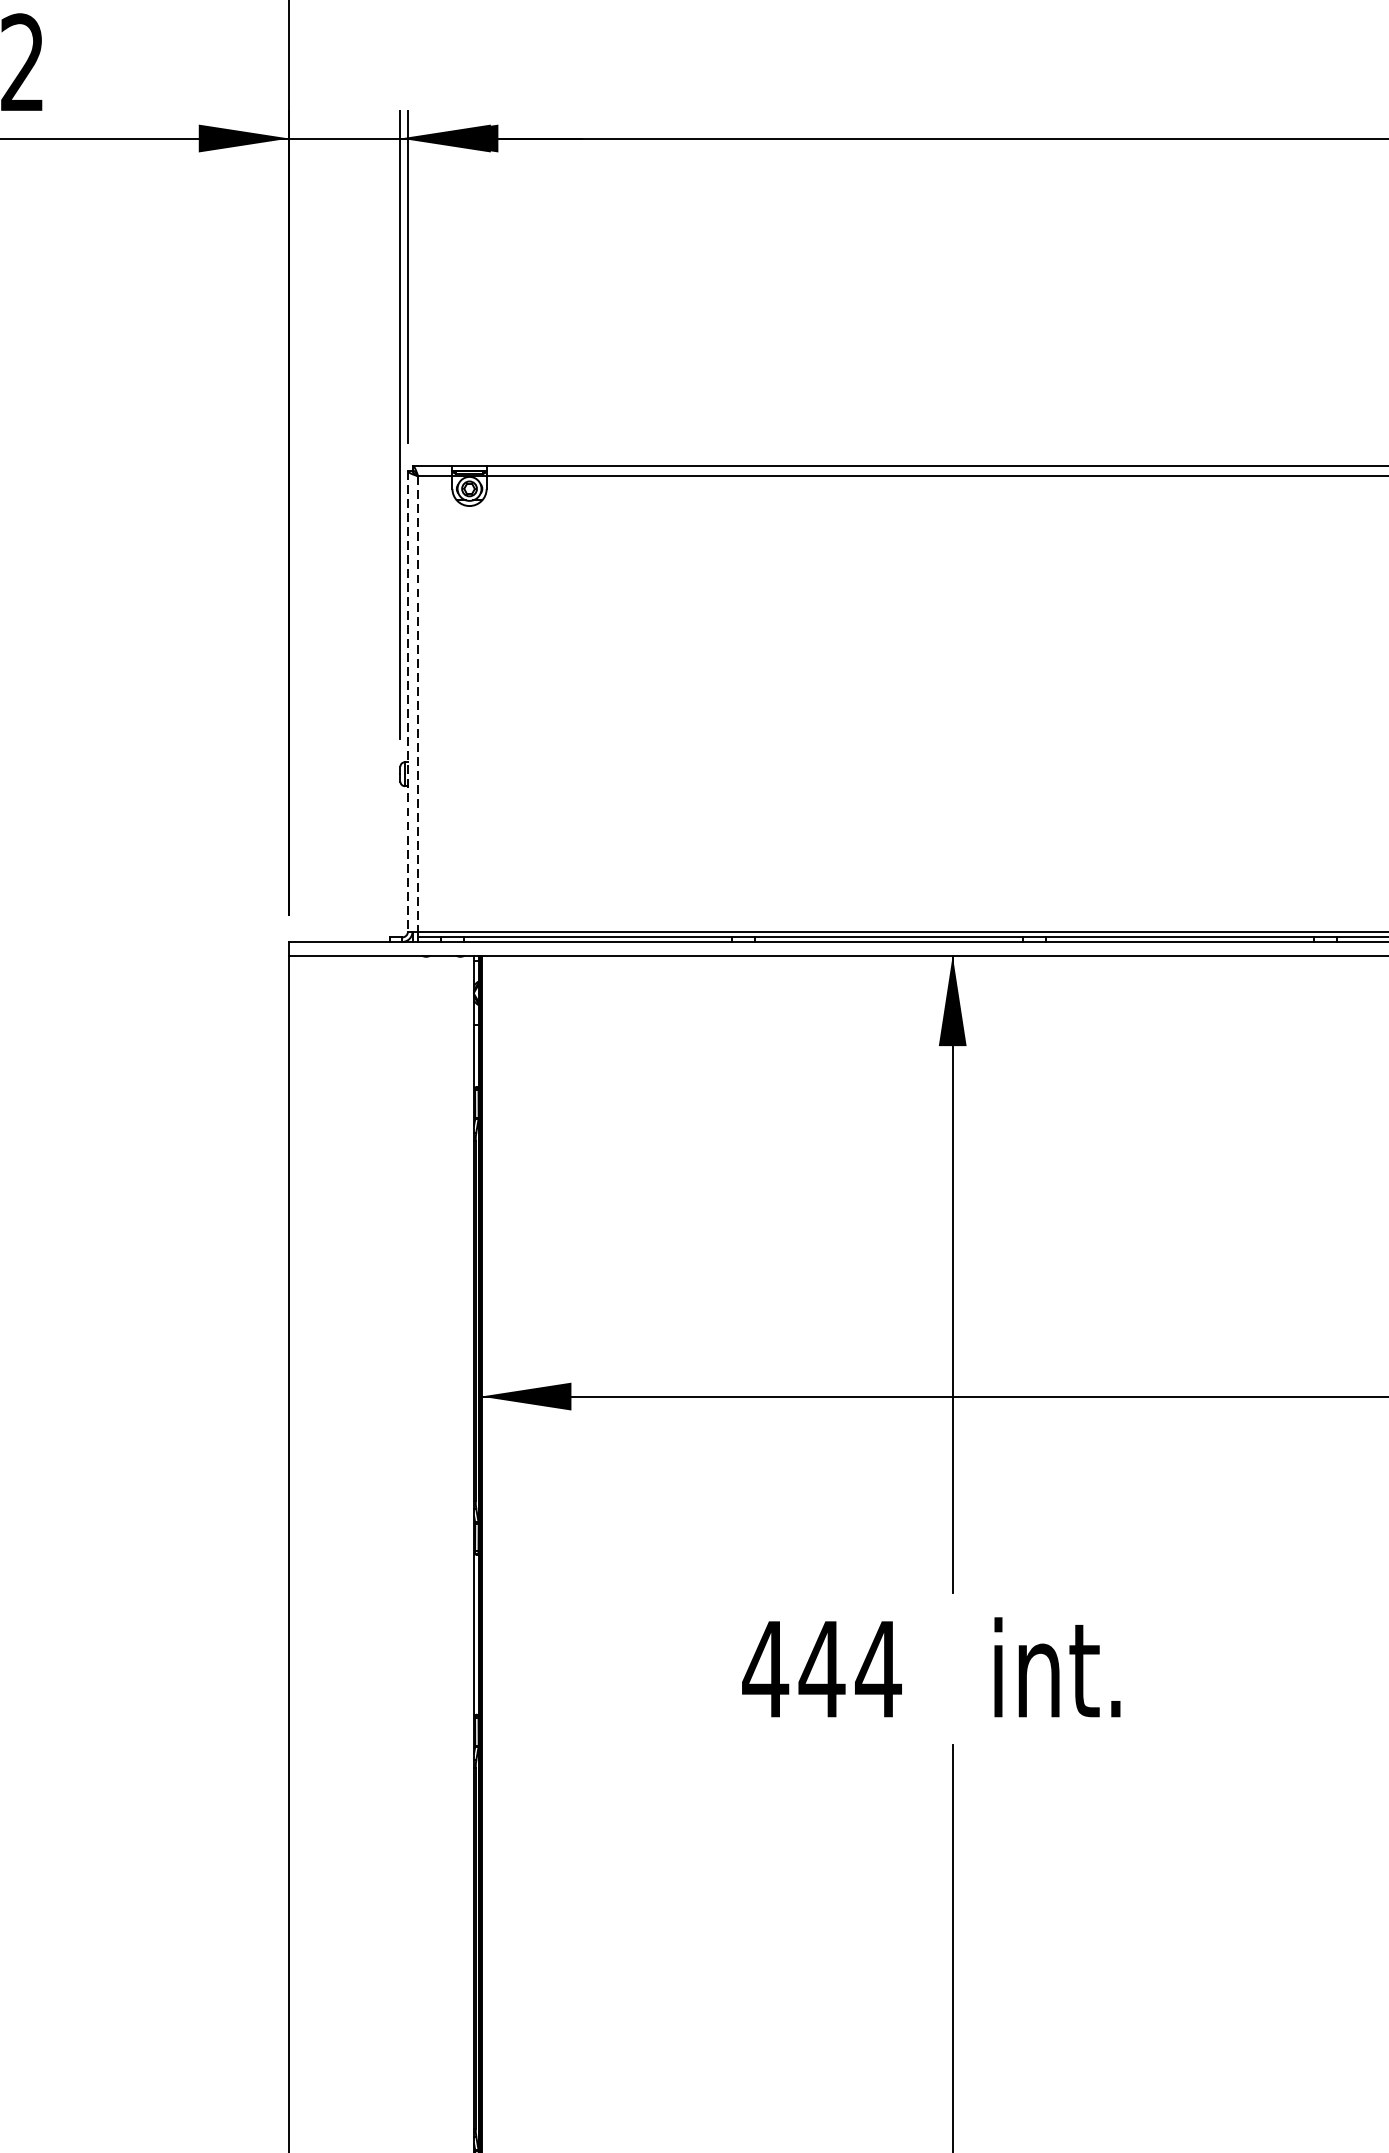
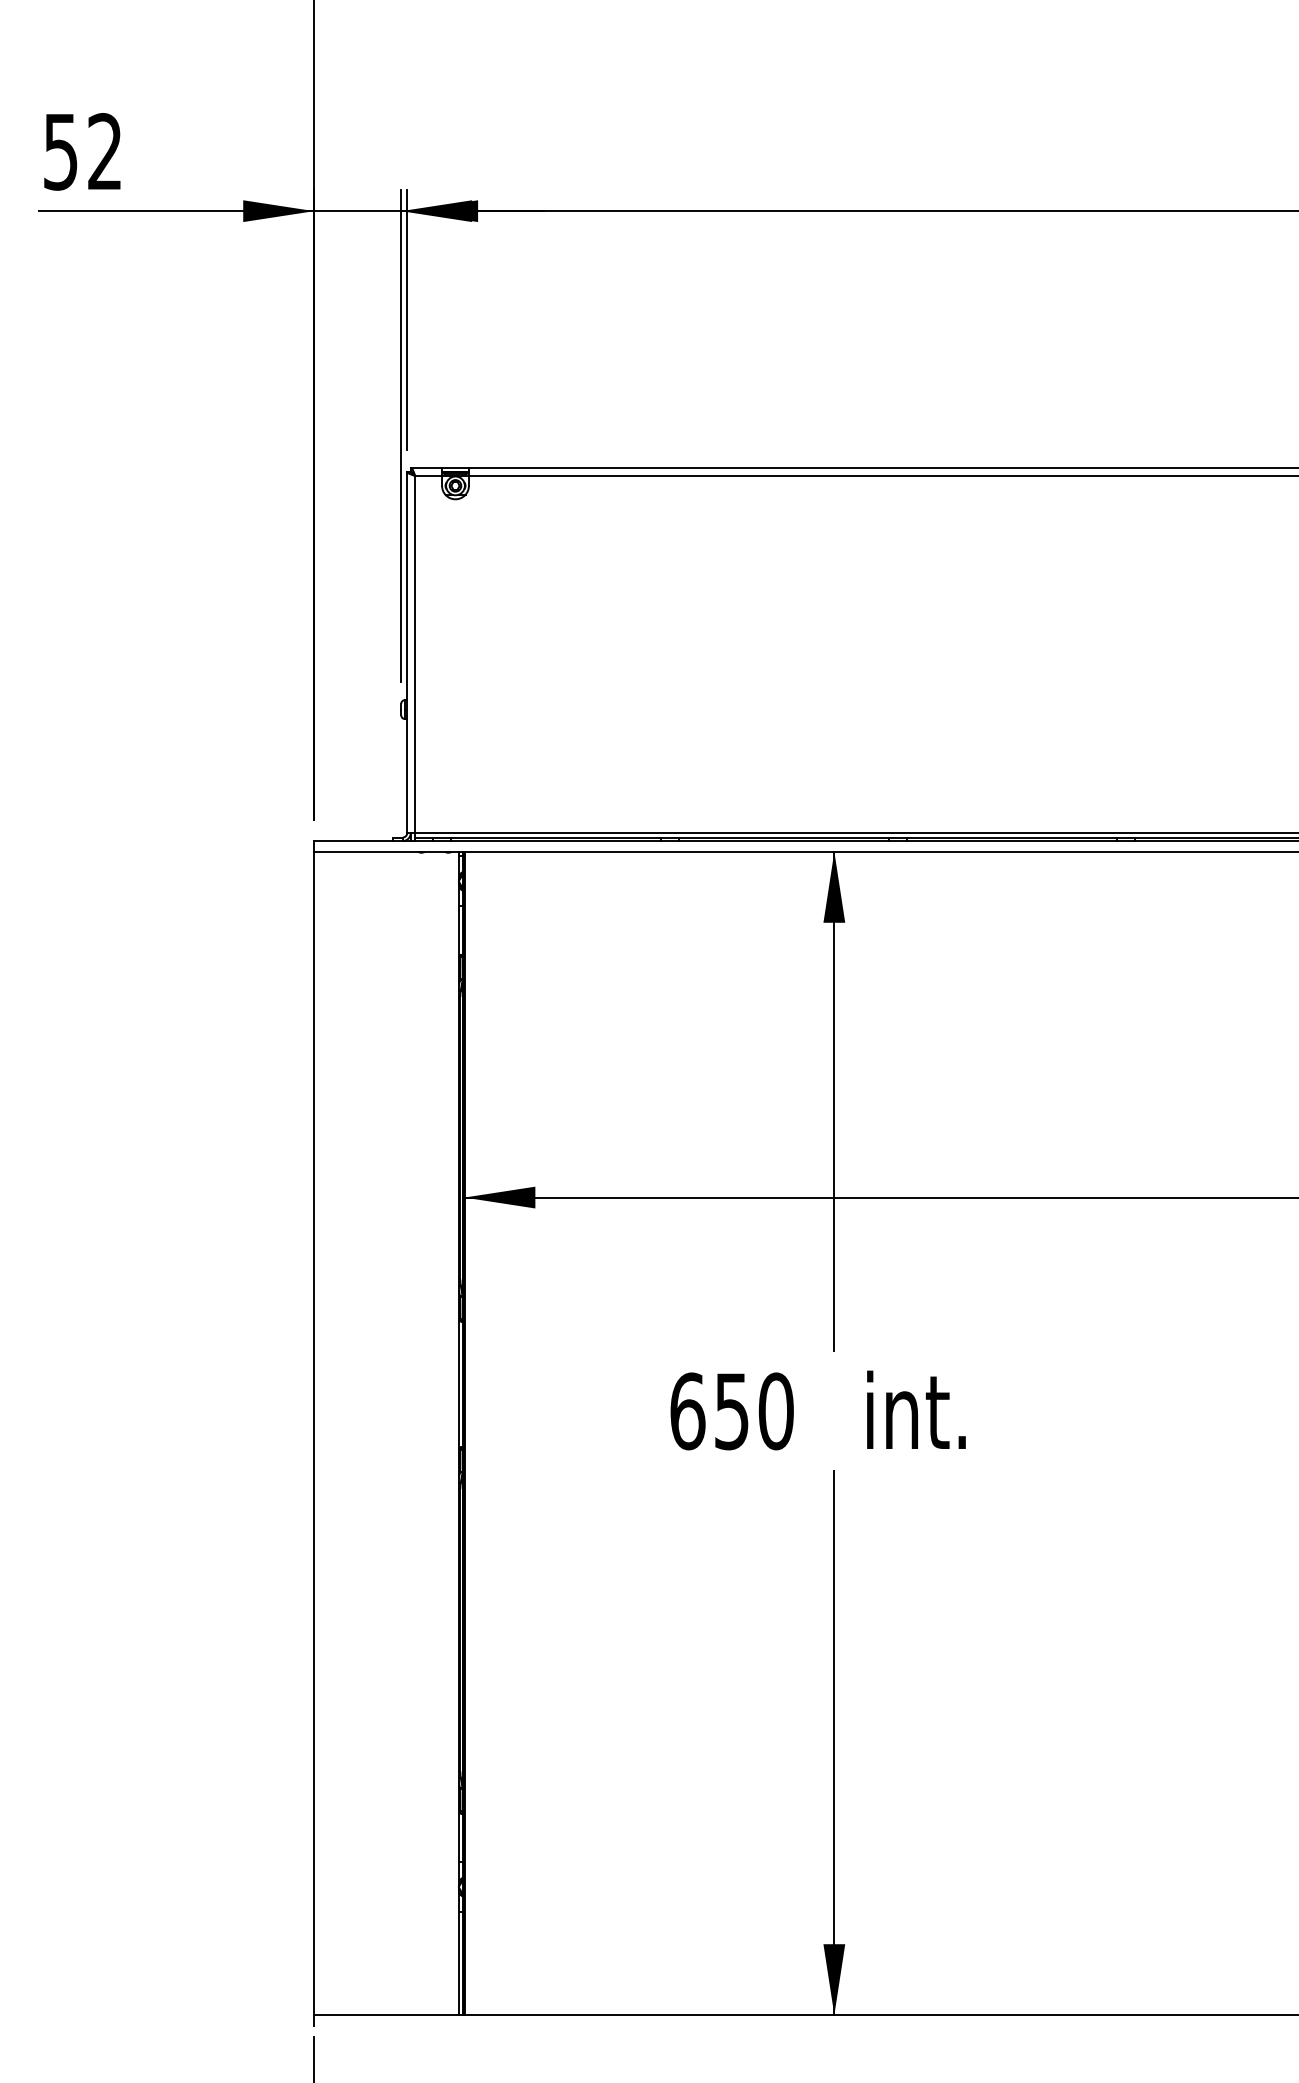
line: (408, 701) -> (407, 652), dashed -> solid
line: (418, 703) -> (415, 654), dashed -> solid
text: (821, 1669) -> (731, 1411), 444 -> 650

